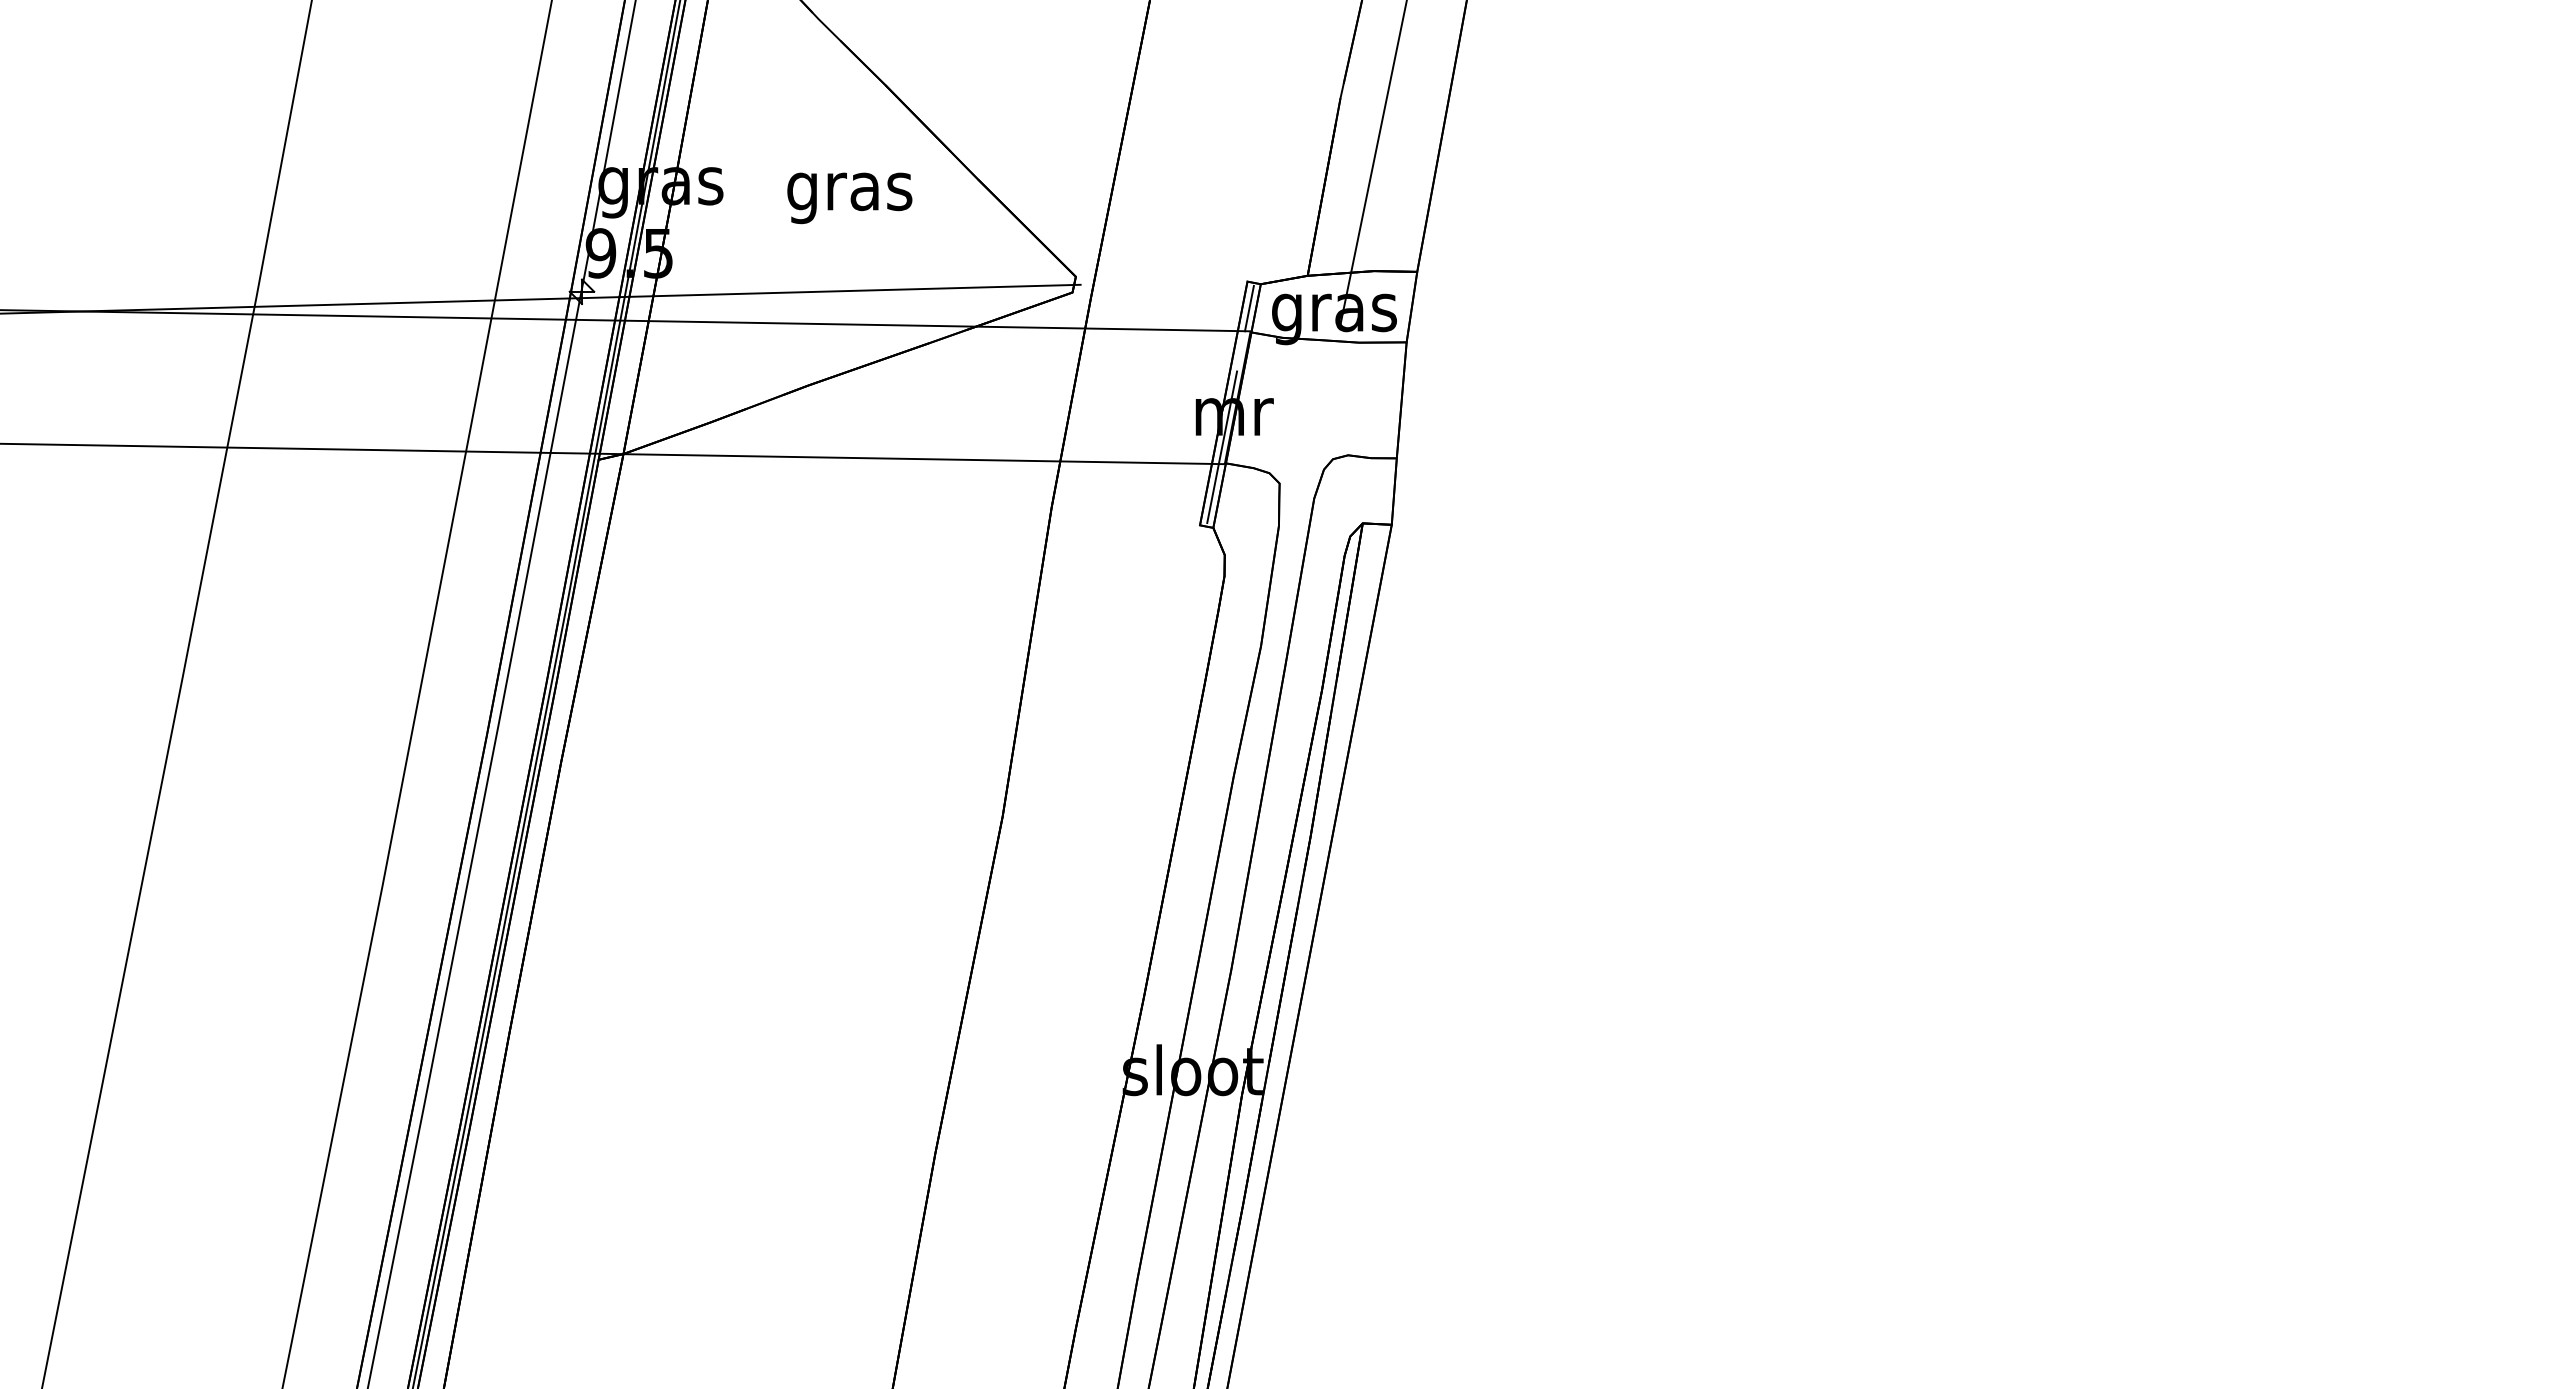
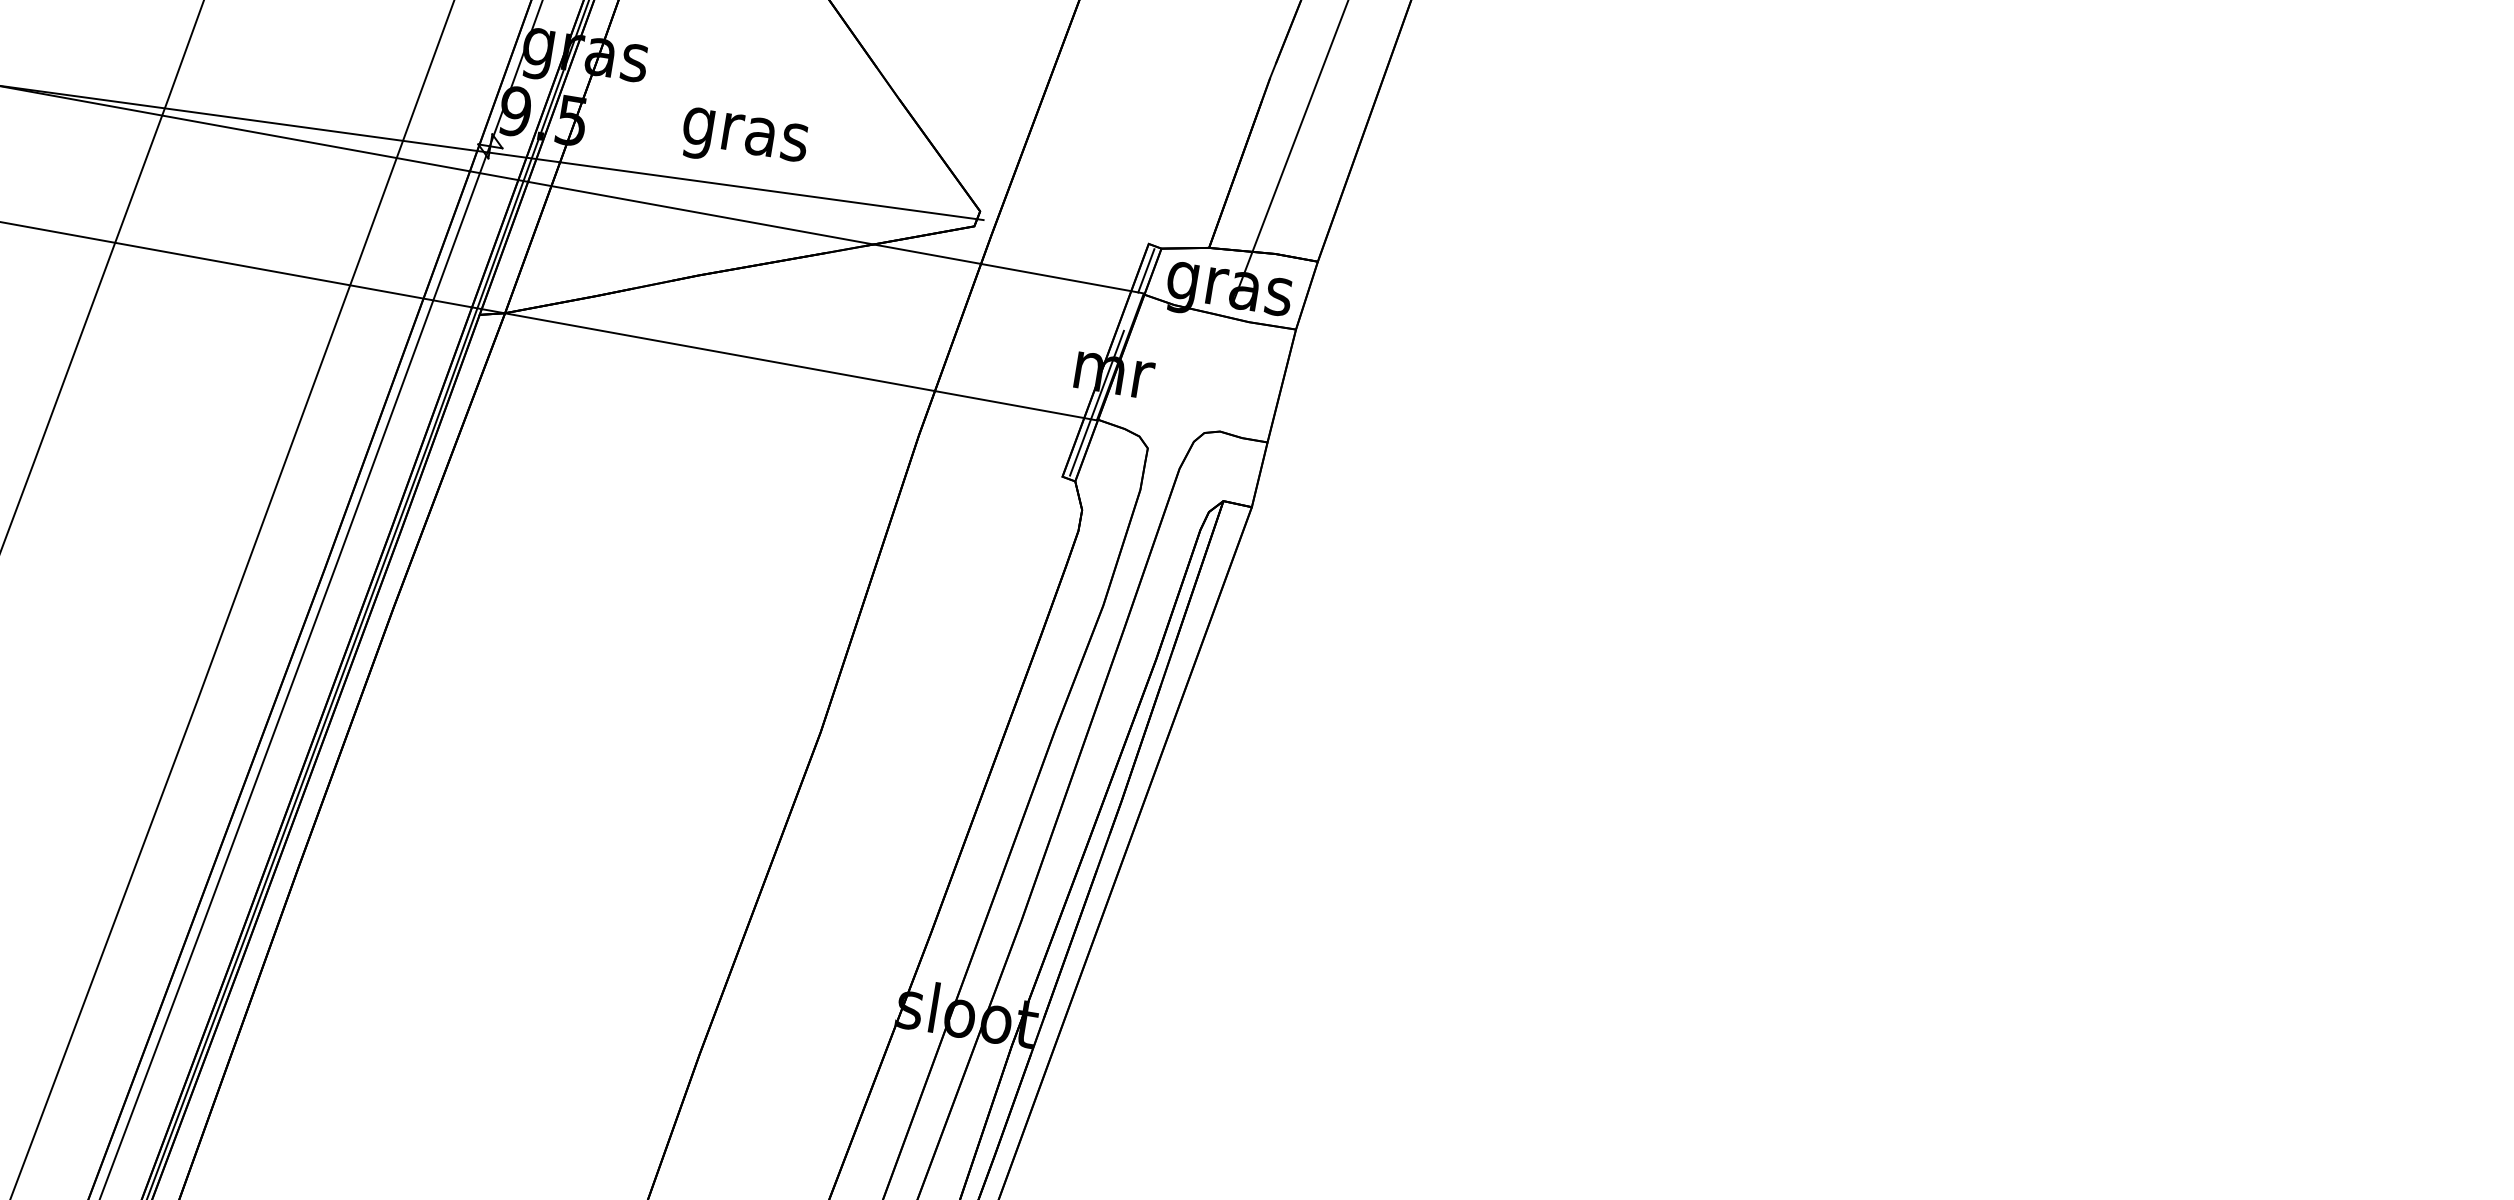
text: (849, 198) -> (744, 141), moved

